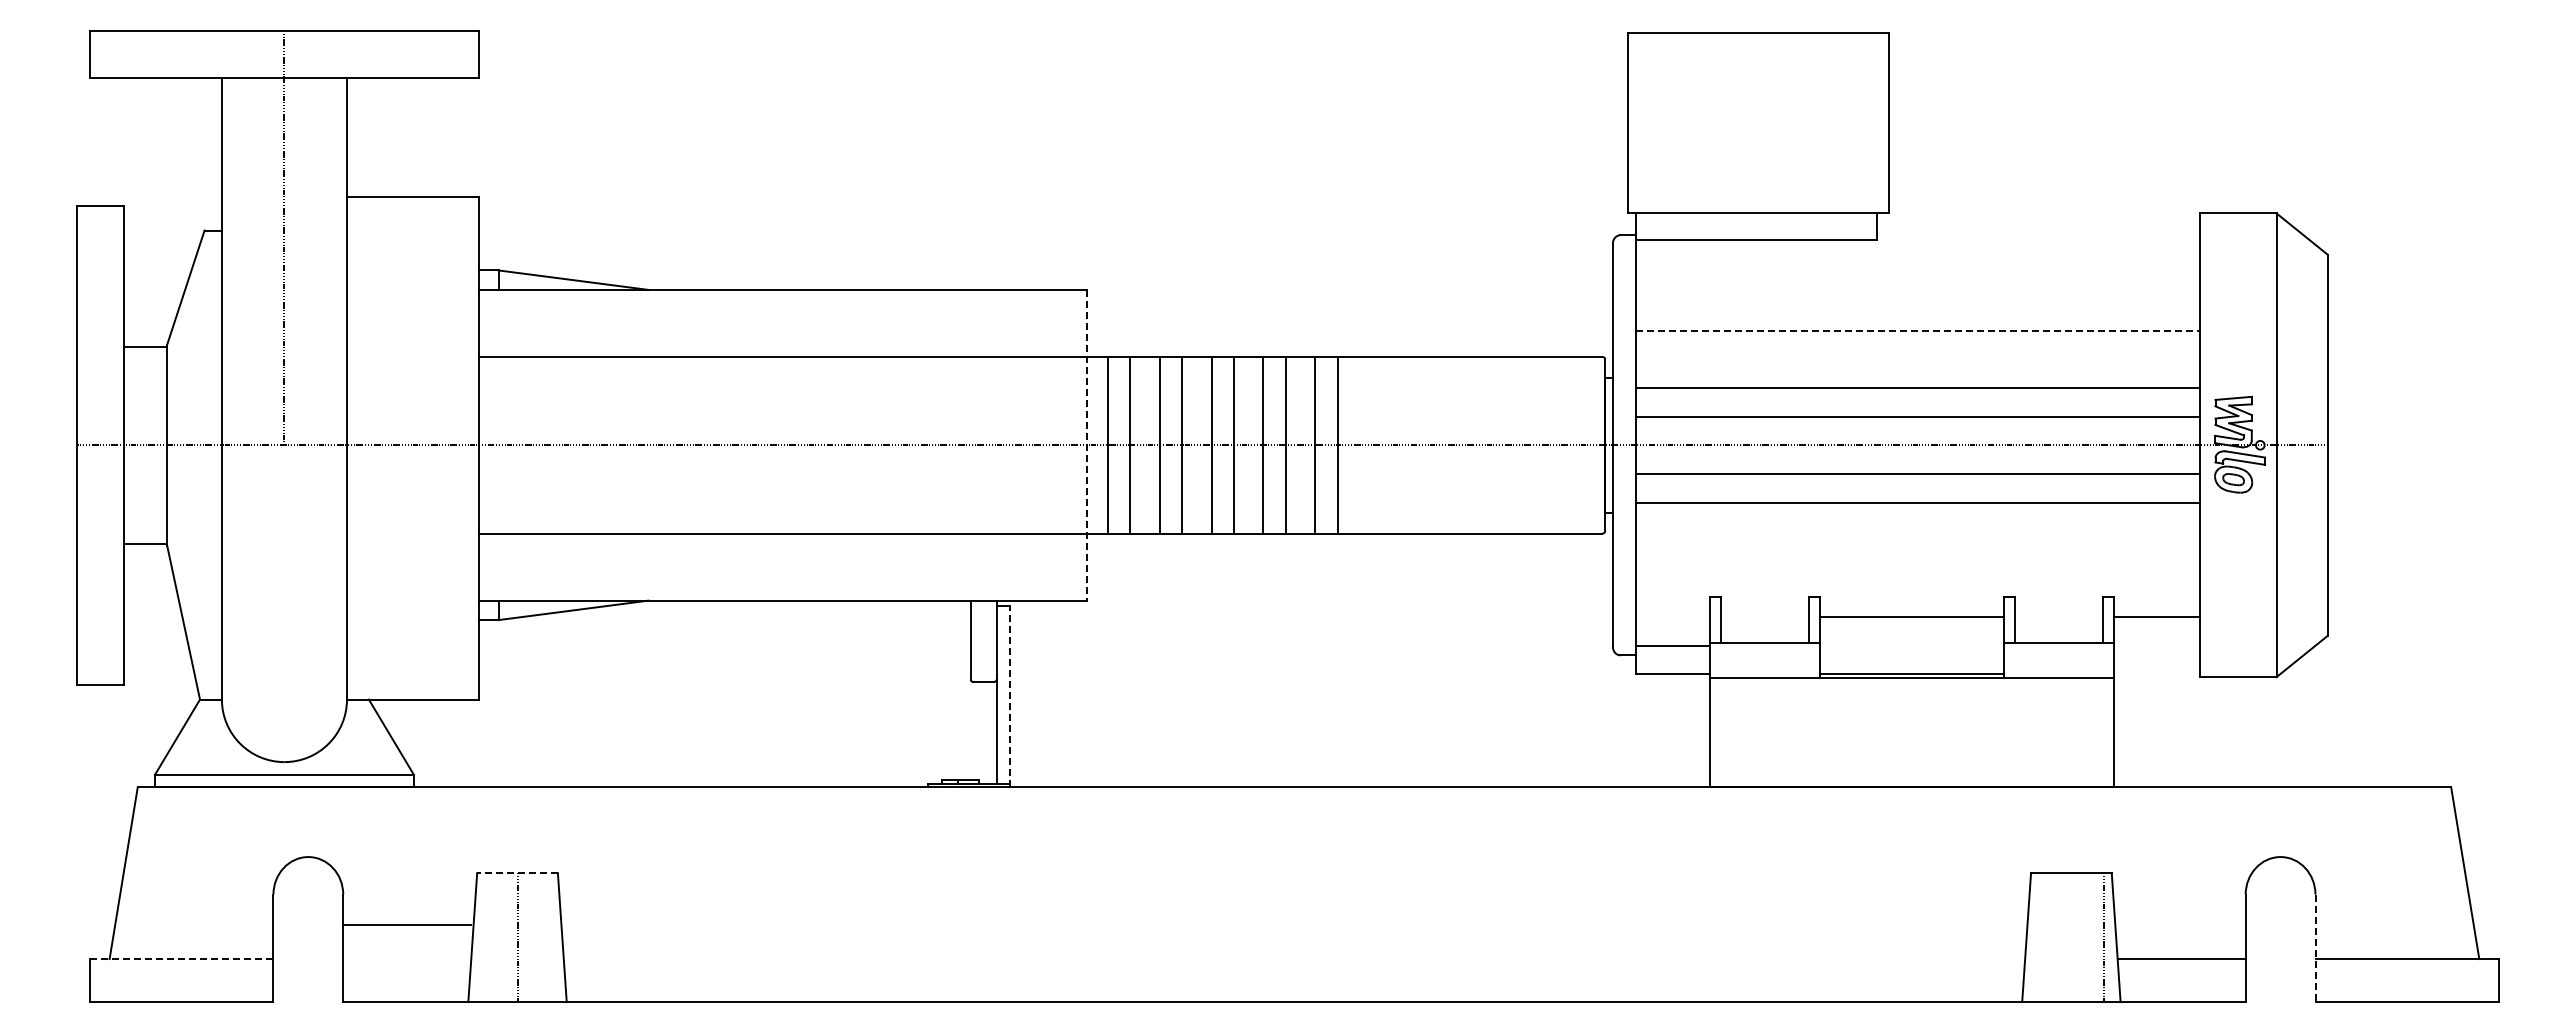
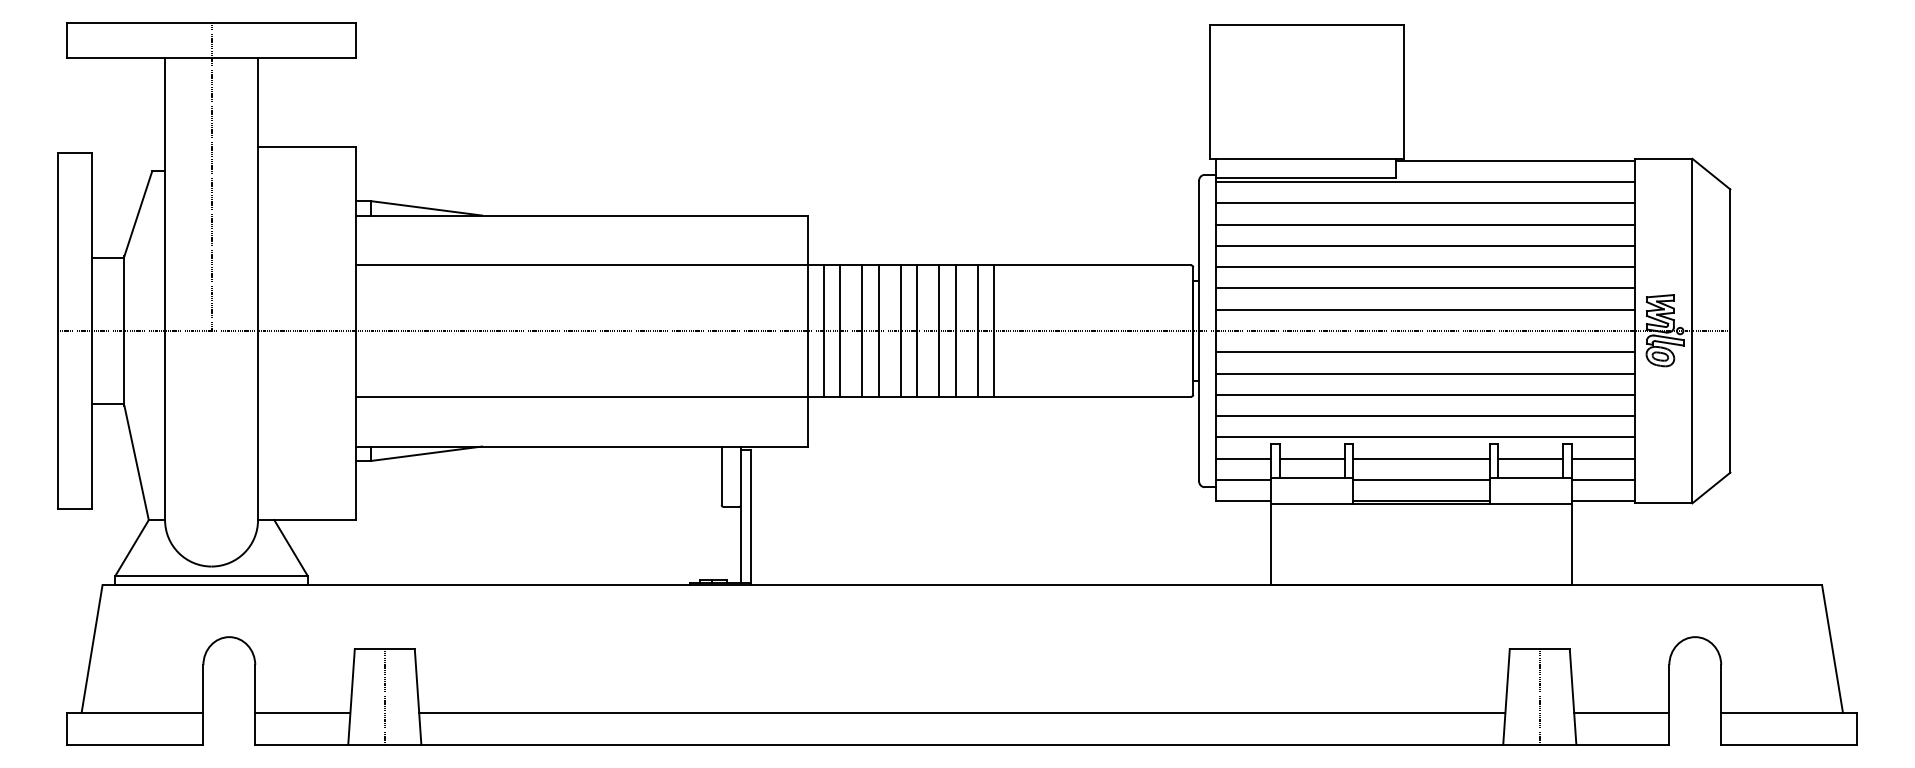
line: (2038, 216) -> (1515, 161), added
line: (1917, 244) -> (1425, 181), added
line: (1917, 273) -> (1425, 203), added
line: (1917, 302) -> (1425, 224), added
line: (1918, 330) -> (1426, 245), dashed -> solid
line: (1917, 359) -> (1425, 267), added
line: (1087, 445) -> (808, 331), dashed -> solid
line: (1917, 531) -> (1425, 395), added
line: (1917, 559) -> (1425, 415), added
line: (1917, 588) -> (1425, 437), added
line: (1672, 617) -> (1243, 459), added
line: (1764, 617) -> (1311, 459), added
line: (2058, 617) -> (1530, 459), added
line: (1912, 645) -> (1421, 479), added
line: (2156, 645) -> (1603, 479), added
line: (2156, 674) -> (1603, 501), added
line: (1009, 696) -> (750, 517), dashed -> solid
line: (517, 873) -> (384, 649), dashed -> solid
line: (407, 925) -> (303, 713), moved
line: (2104, 937) -> (1539, 696), moved
line: (2315, 948) -> (1721, 705), dashed -> solid
line: (181, 959) -> (135, 713), dashed -> solid
line: (1294, 959) -> (962, 713), added

